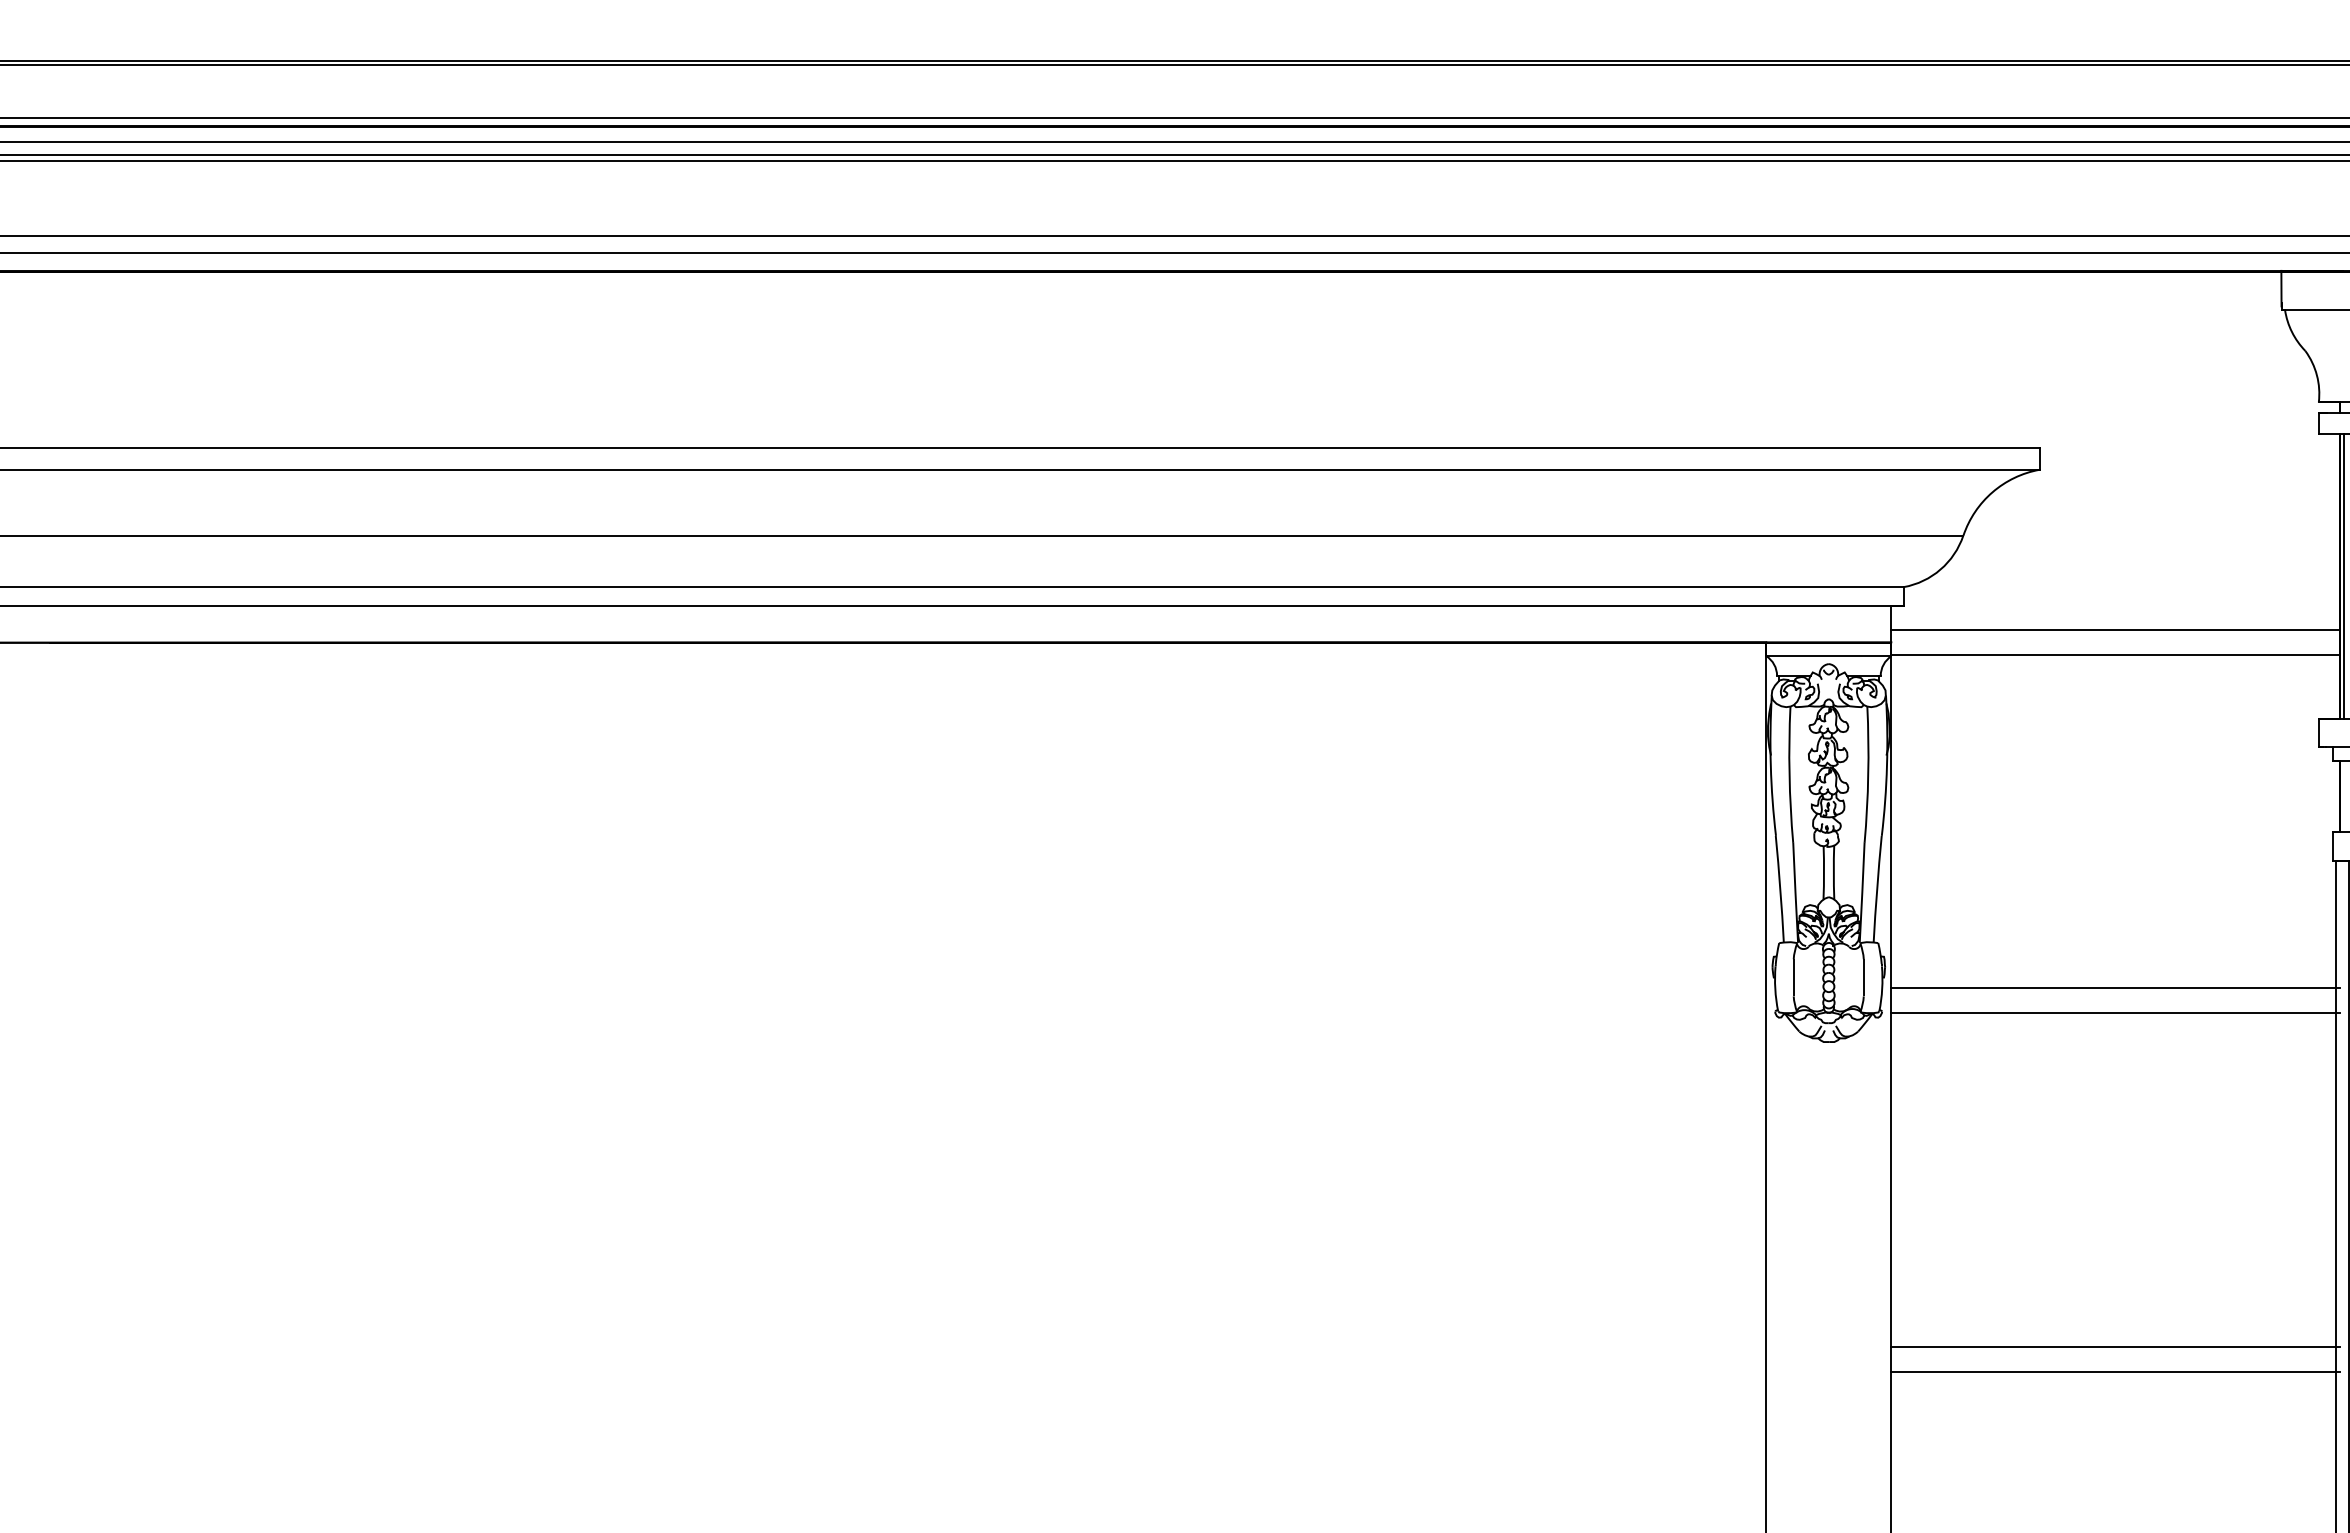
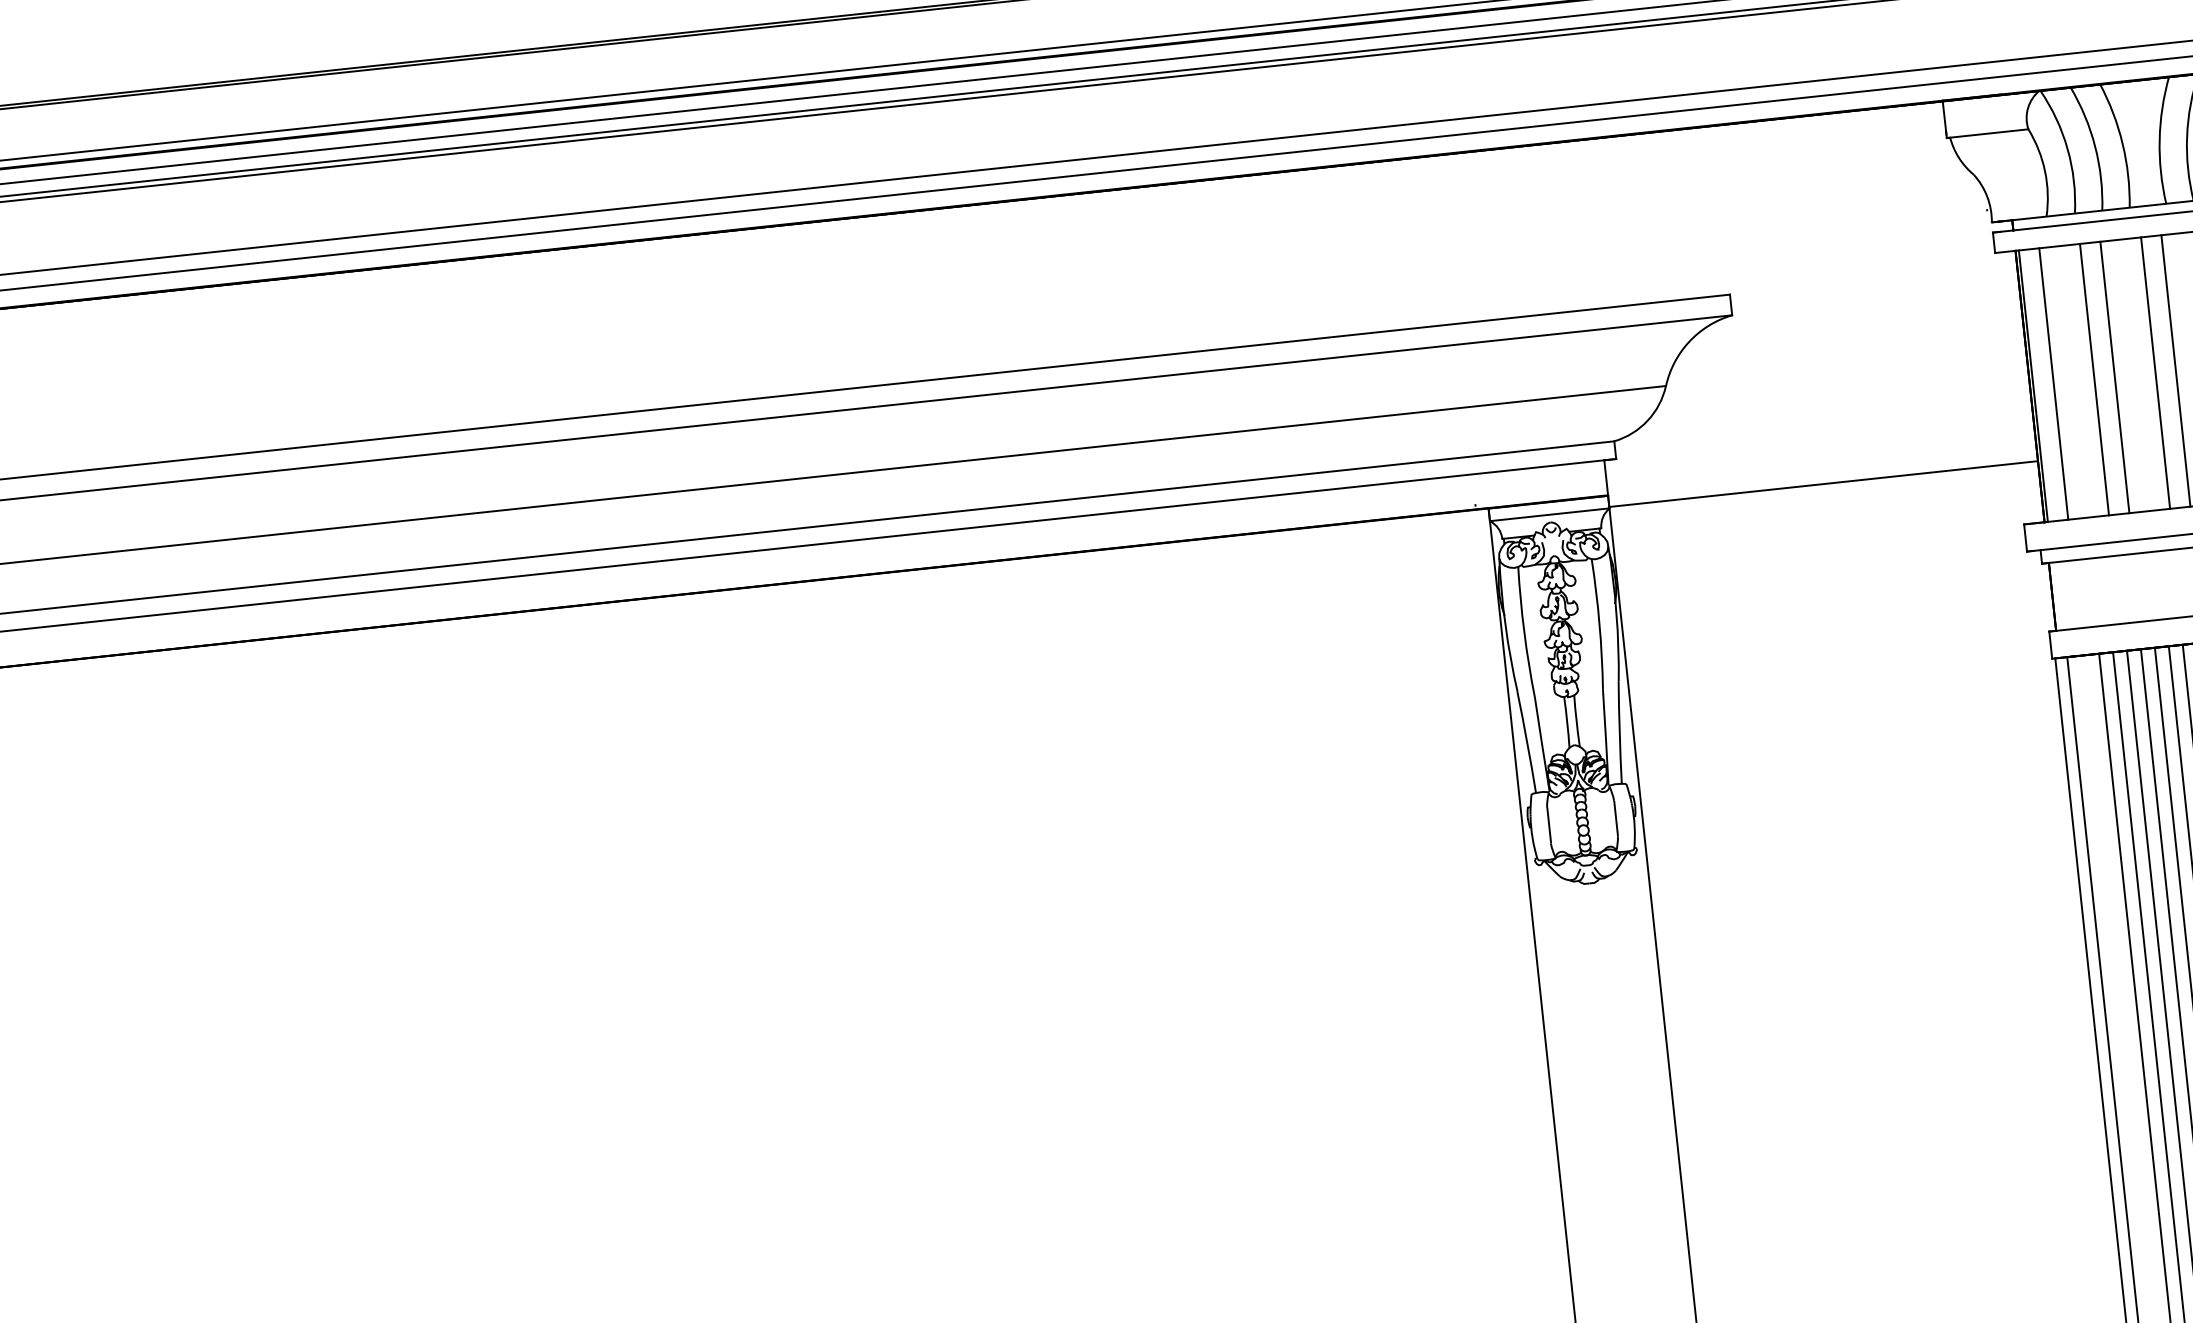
line: (2115, 629) -> (1820, 460), removed
line: (2115, 988) -> (1857, 803), removed
line: (2115, 1013) -> (1860, 826), removed
line: (2115, 1346) -> (1894, 1145), removed
line: (2115, 1371) -> (1896, 1168), removed

